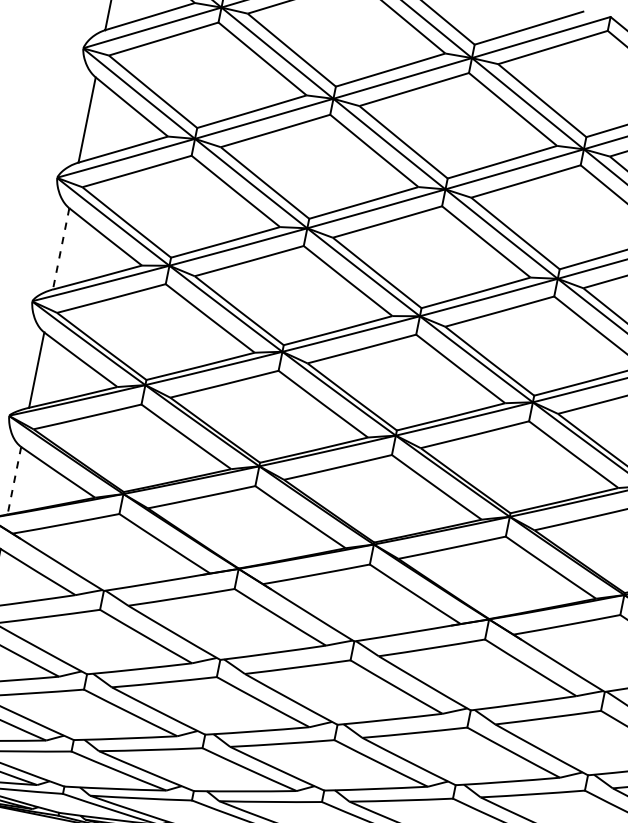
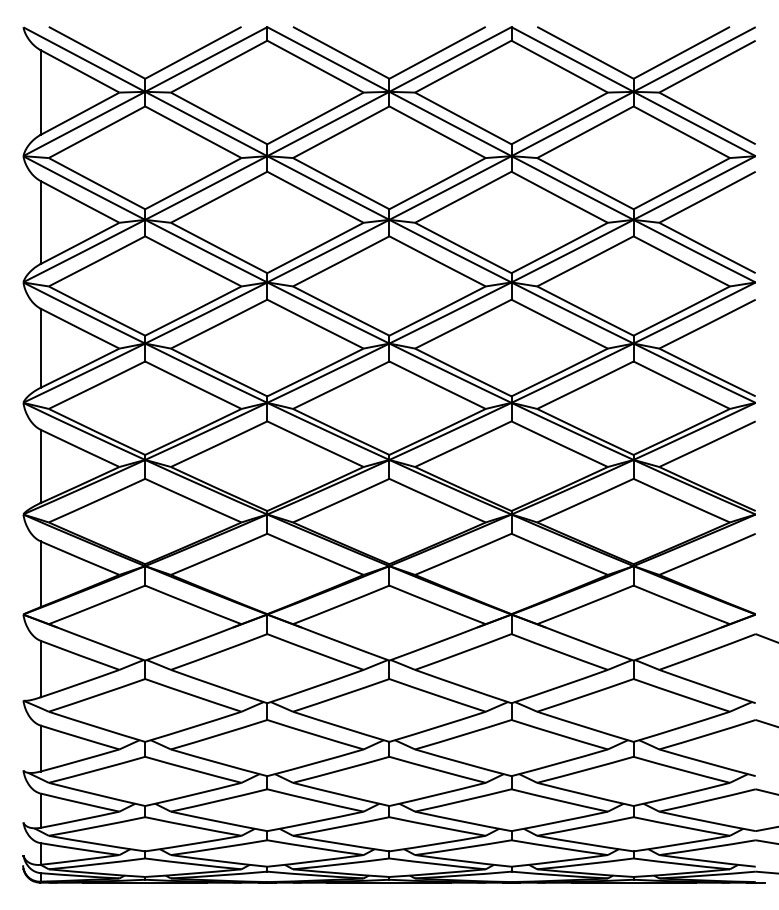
line: (61, 249) -> (40, 348), dashed -> solid
line: (14, 480) -> (40, 574), dashed -> solid

